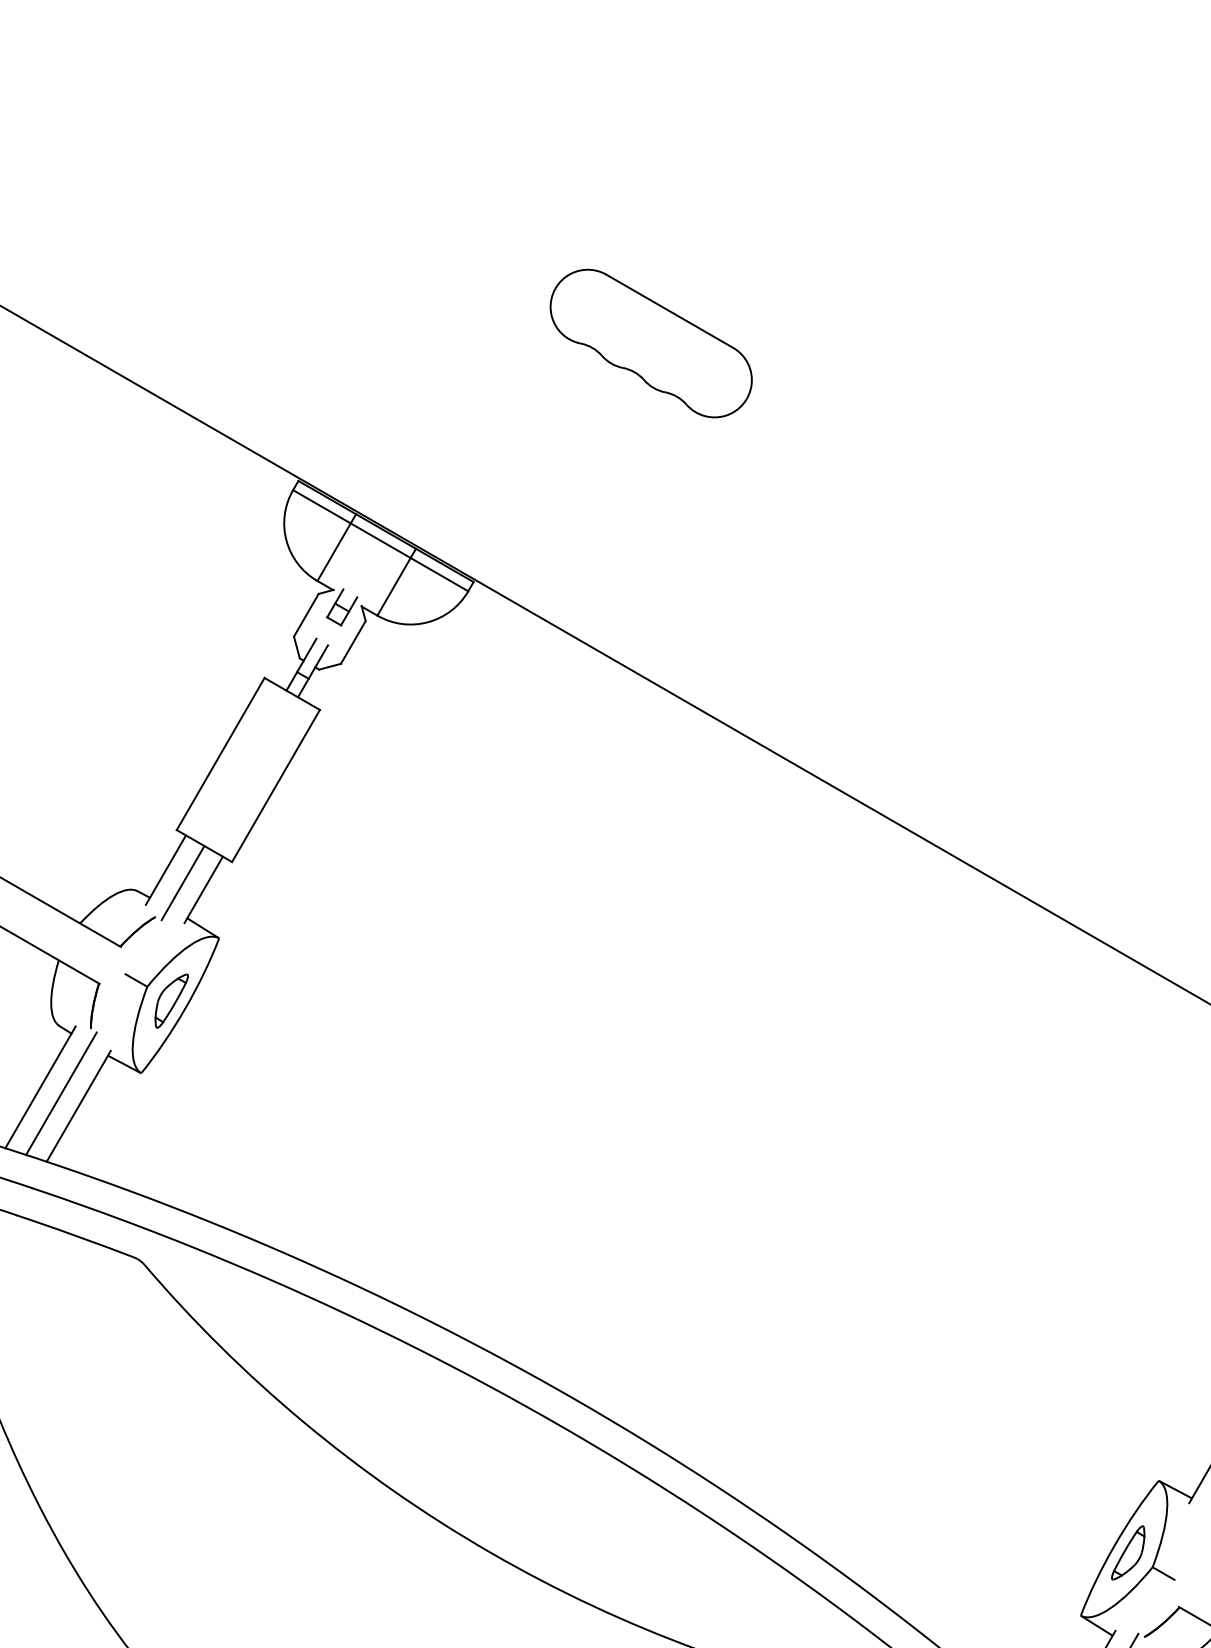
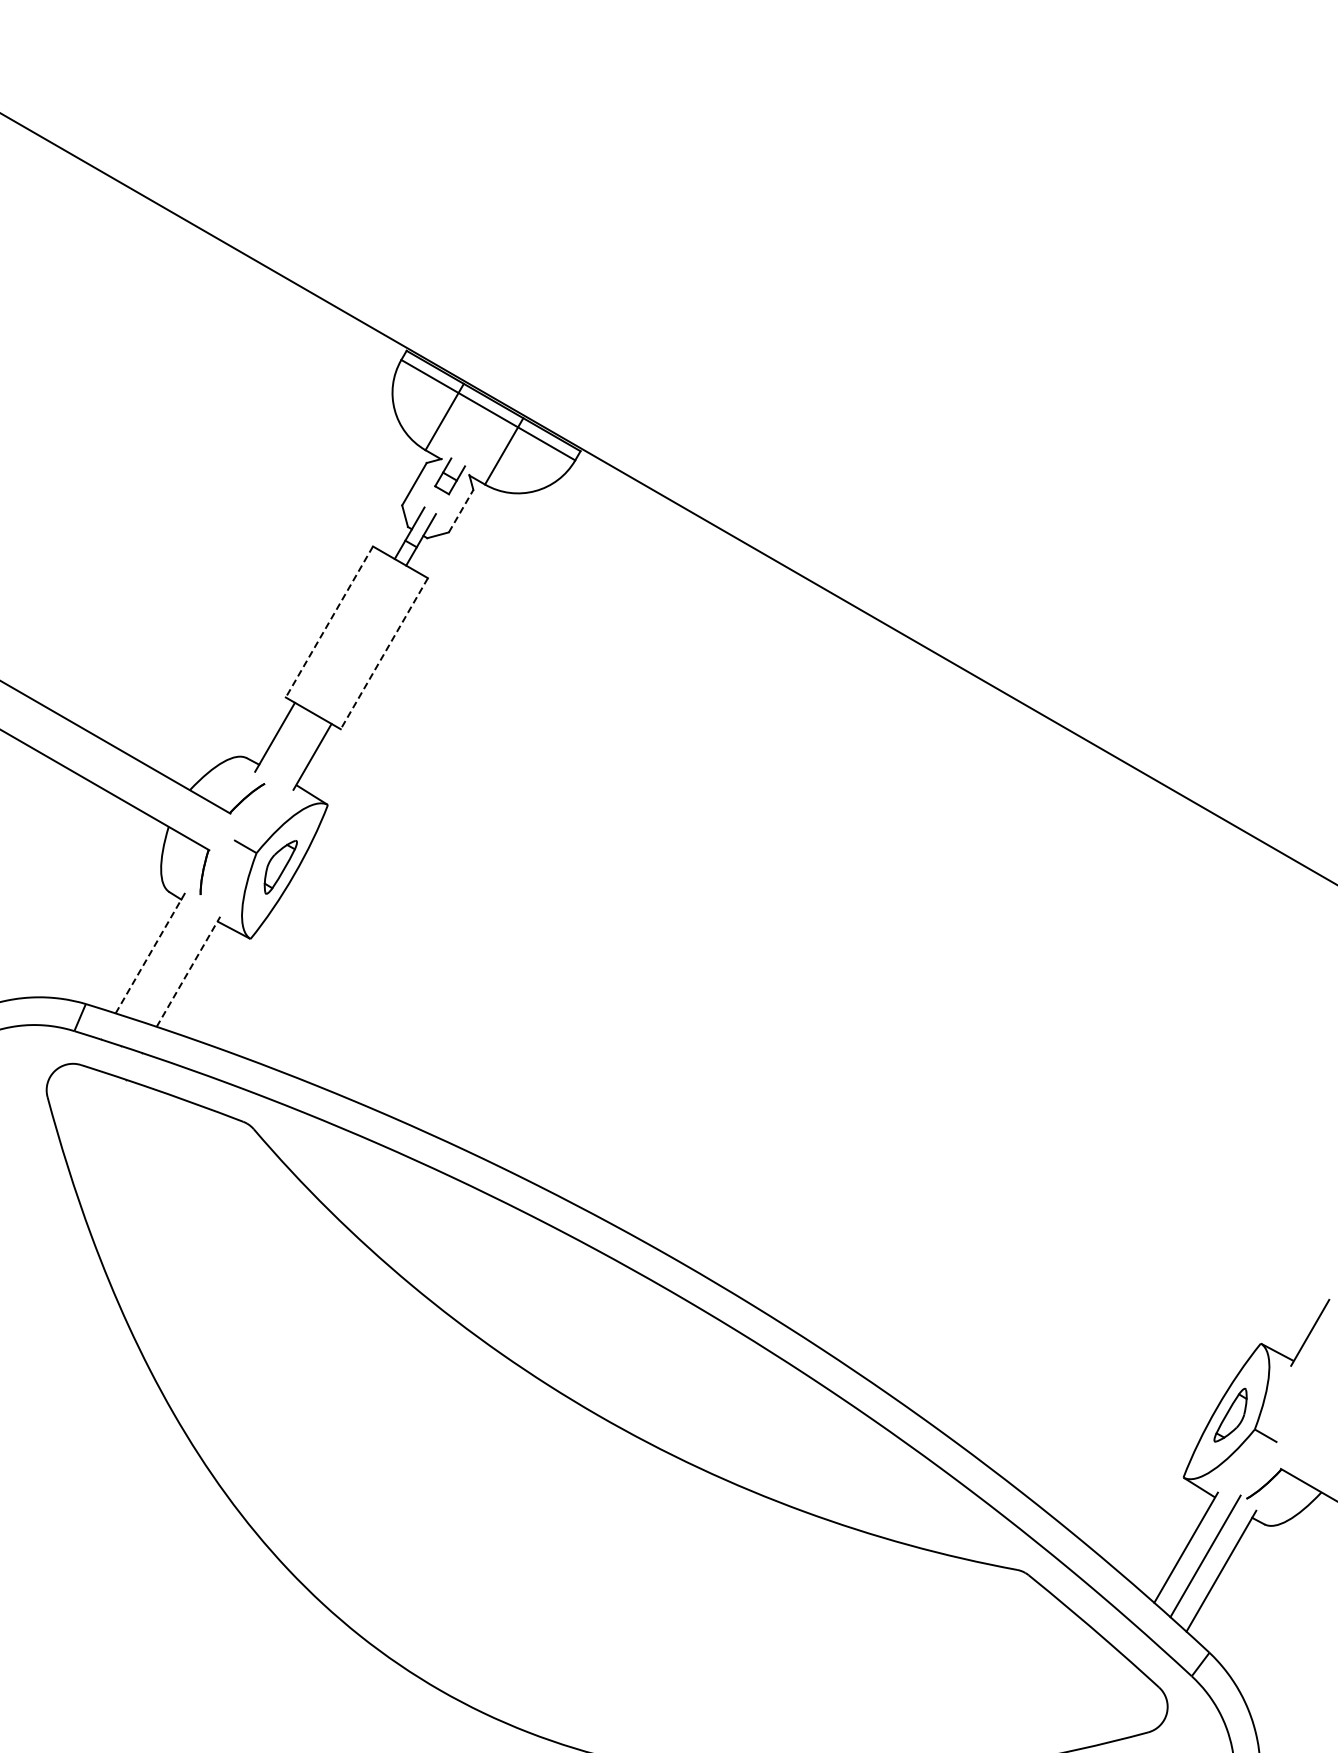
part: (650, 343) -> (756, 214), removed
line: (353, 642) -> (461, 511), solid -> dashed
line: (220, 754) -> (329, 622), solid -> dashed
line: (276, 786) -> (384, 654), solid -> dashed
line: (182, 882) -> (291, 749), removed
line: (40, 1086) -> (150, 952), solid -> dashed
line: (61, 1093) -> (171, 959), removed
line: (78, 1106) -> (188, 971), solid -> dashed

